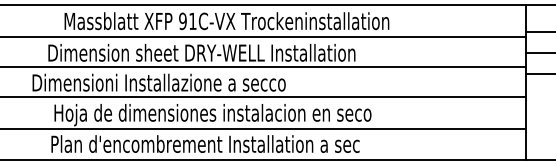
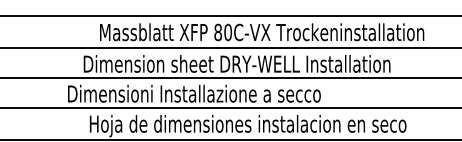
text: (187, 21) -> (222, 32), 91C-VX -> 80C-VX

